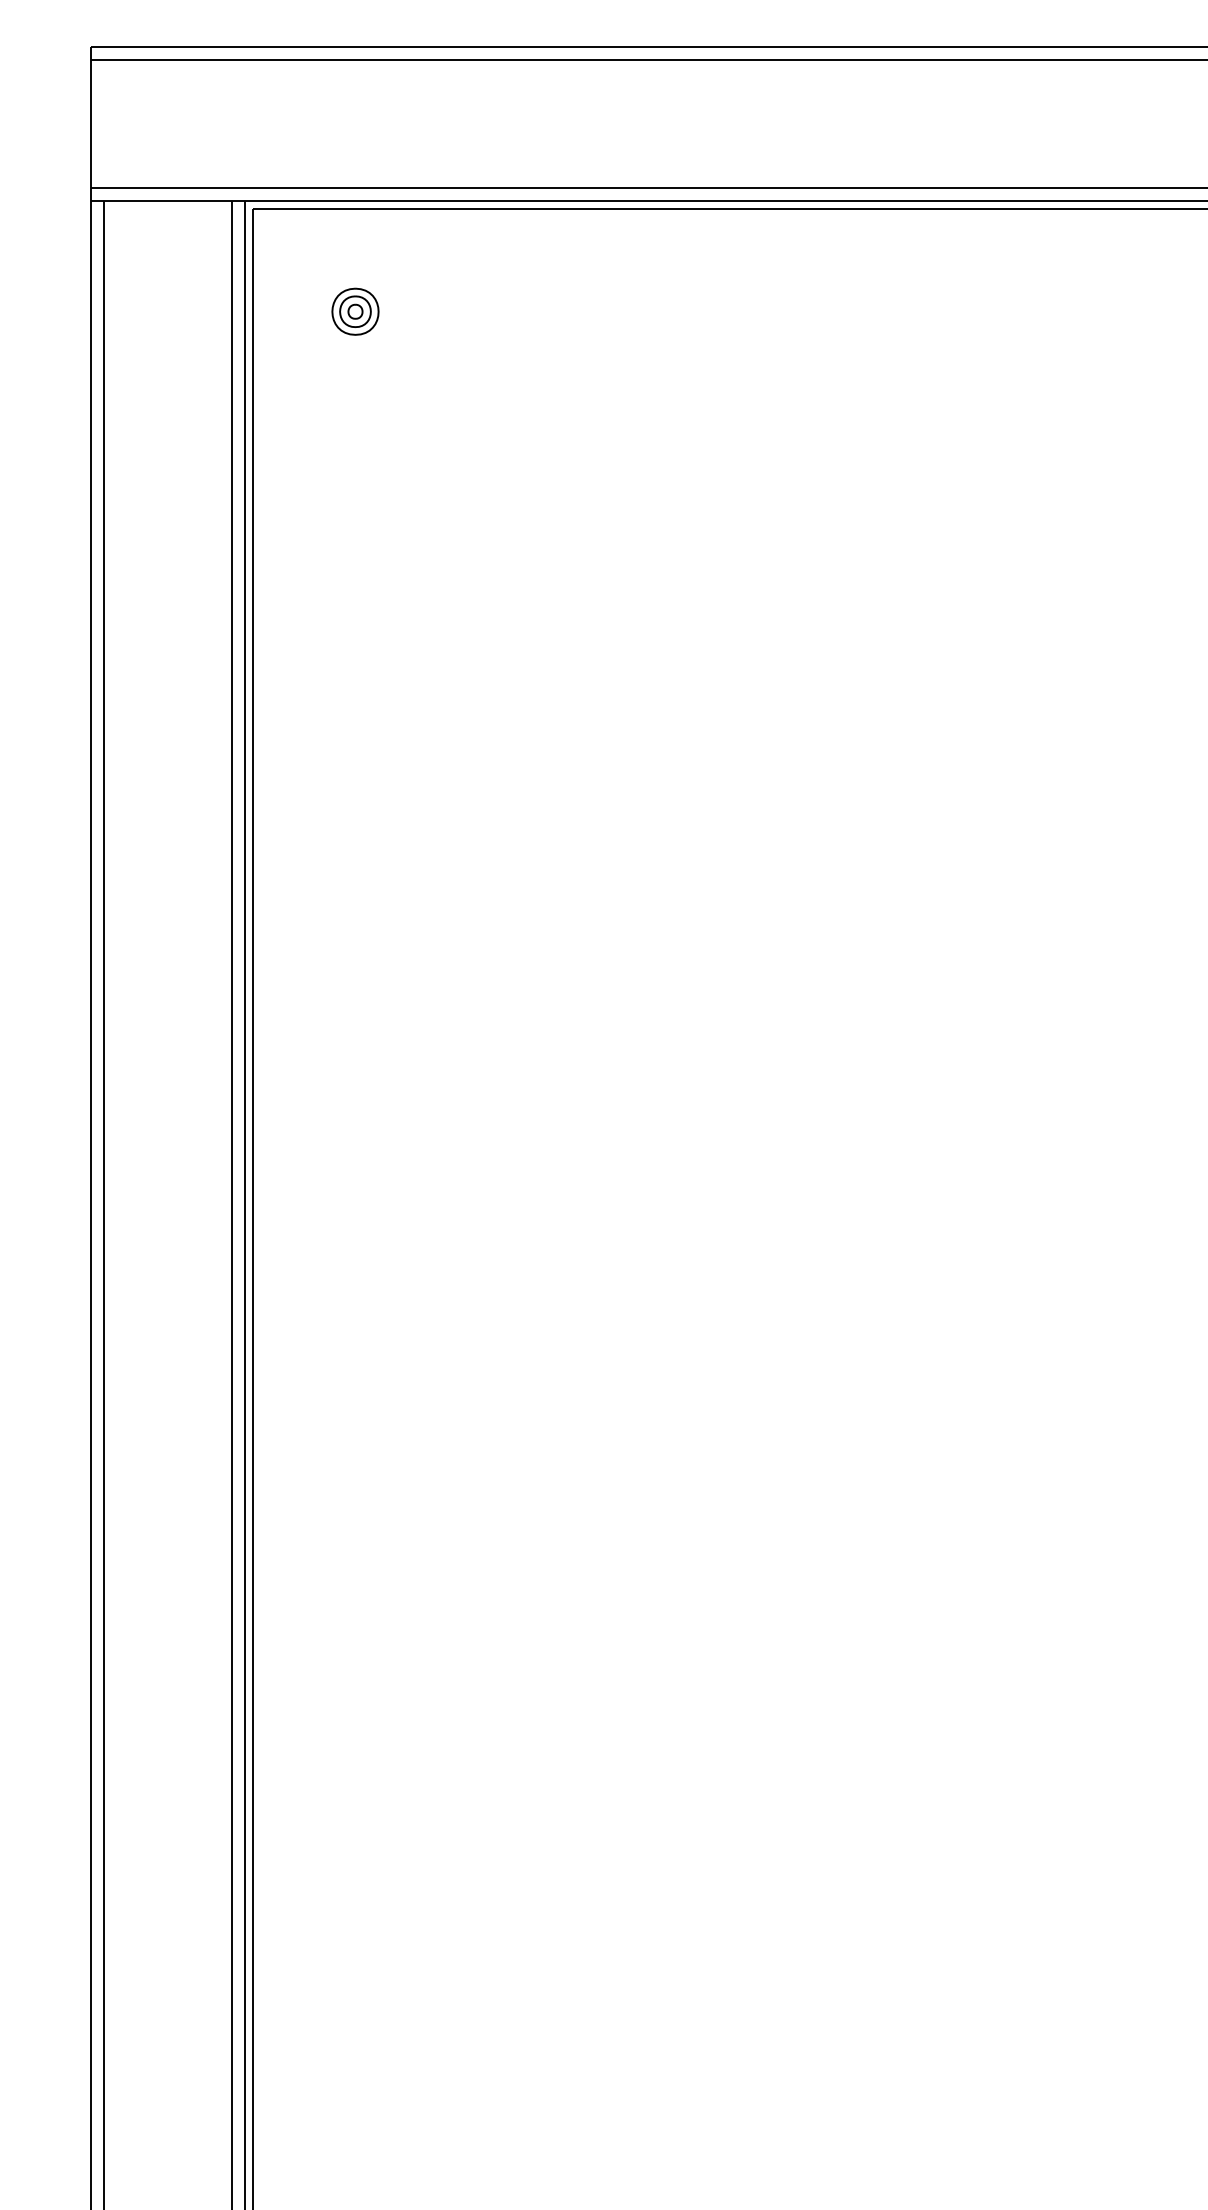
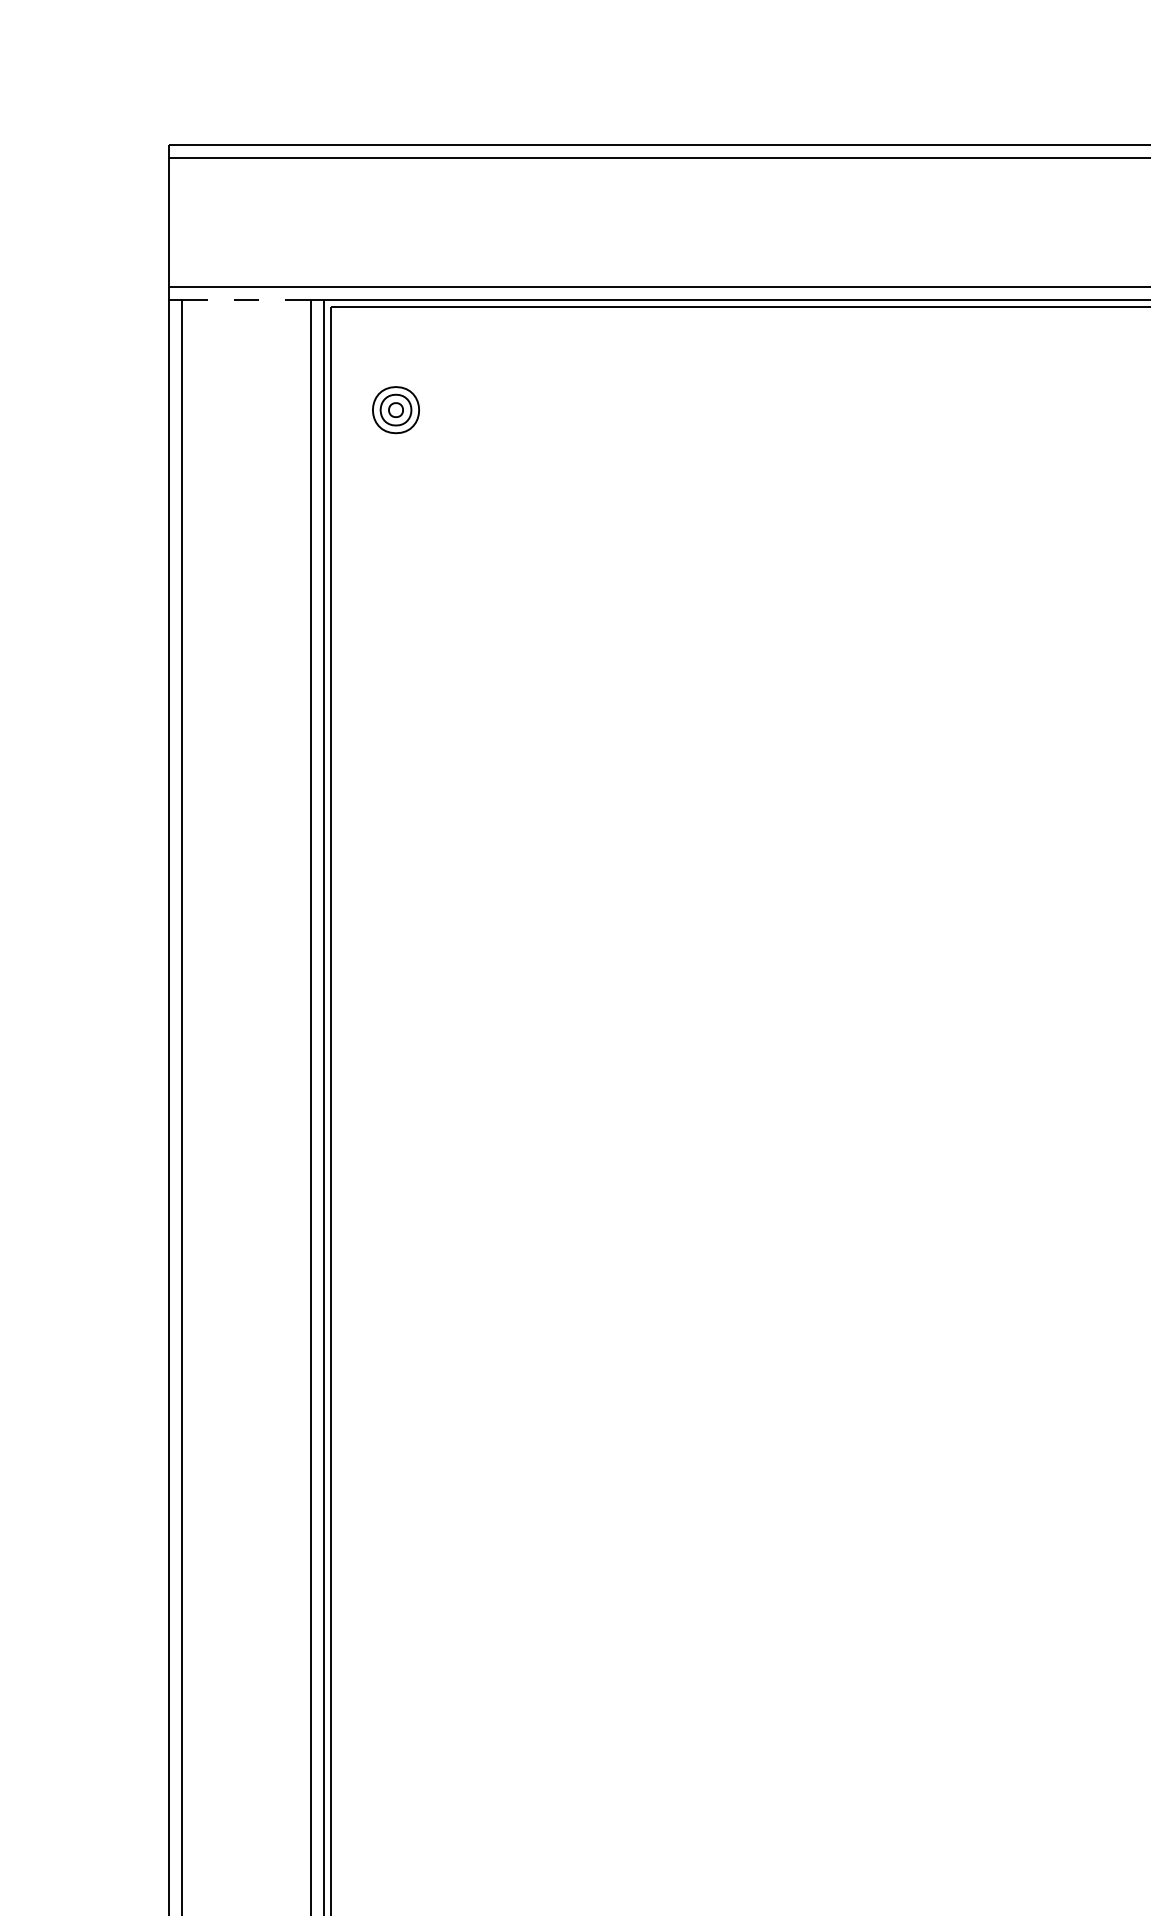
line: (168, 201) -> (247, 299), solid -> dashed
part: (355, 311) -> (396, 409), moved

